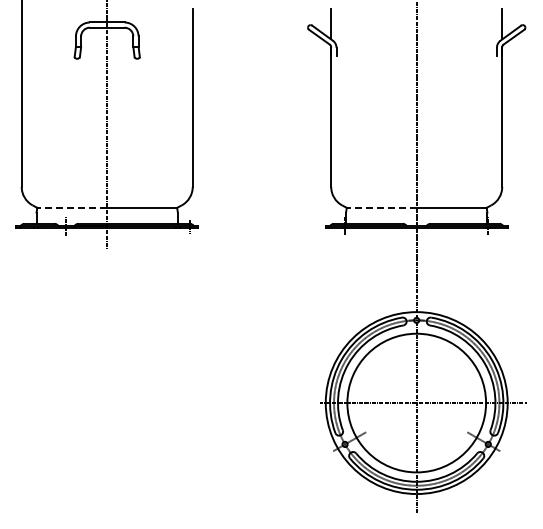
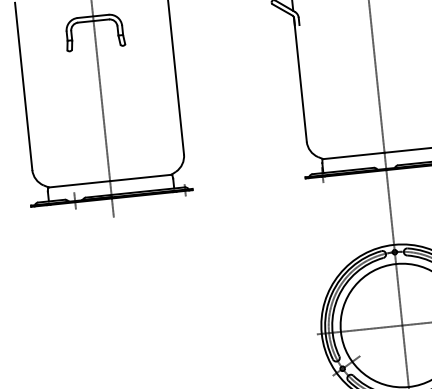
line: (72, 208) -> (79, 184), dashed -> solid
line: (381, 208) -> (353, 156), dashed -> solid

